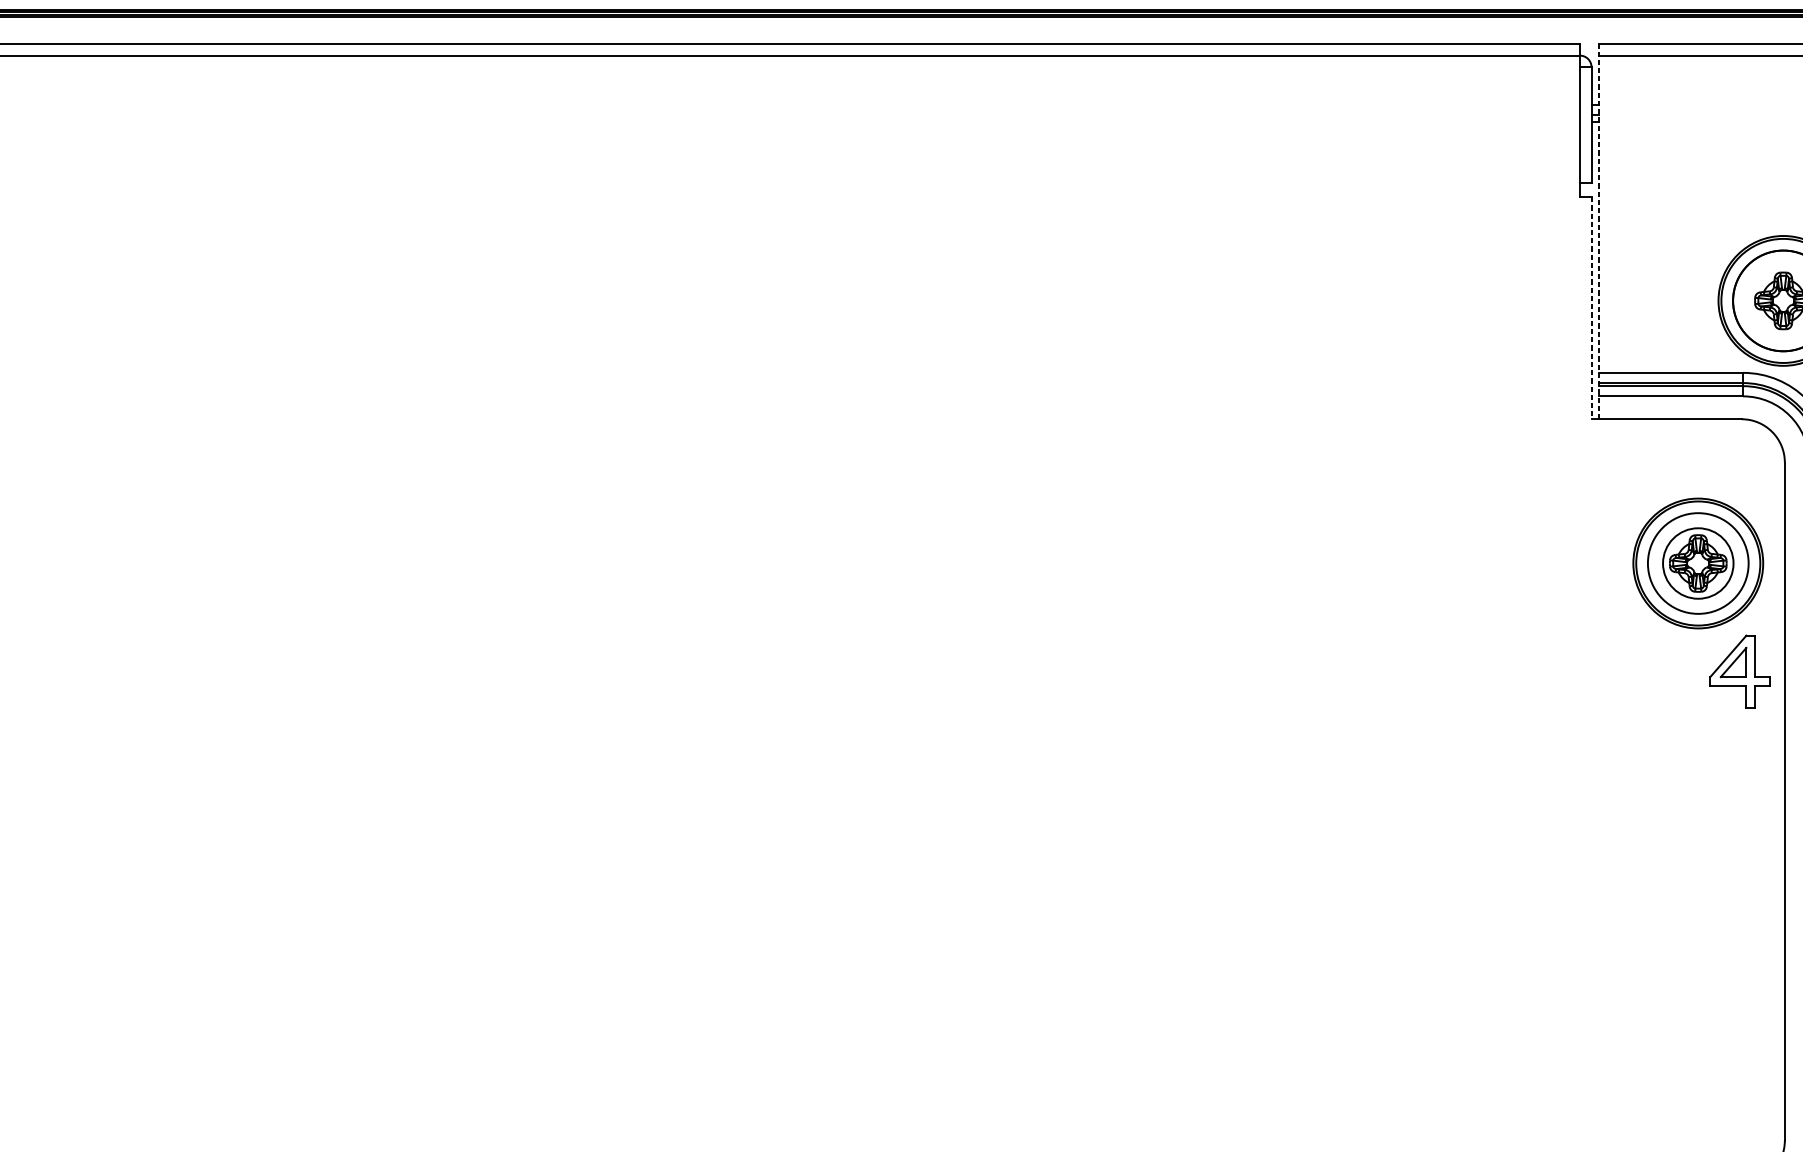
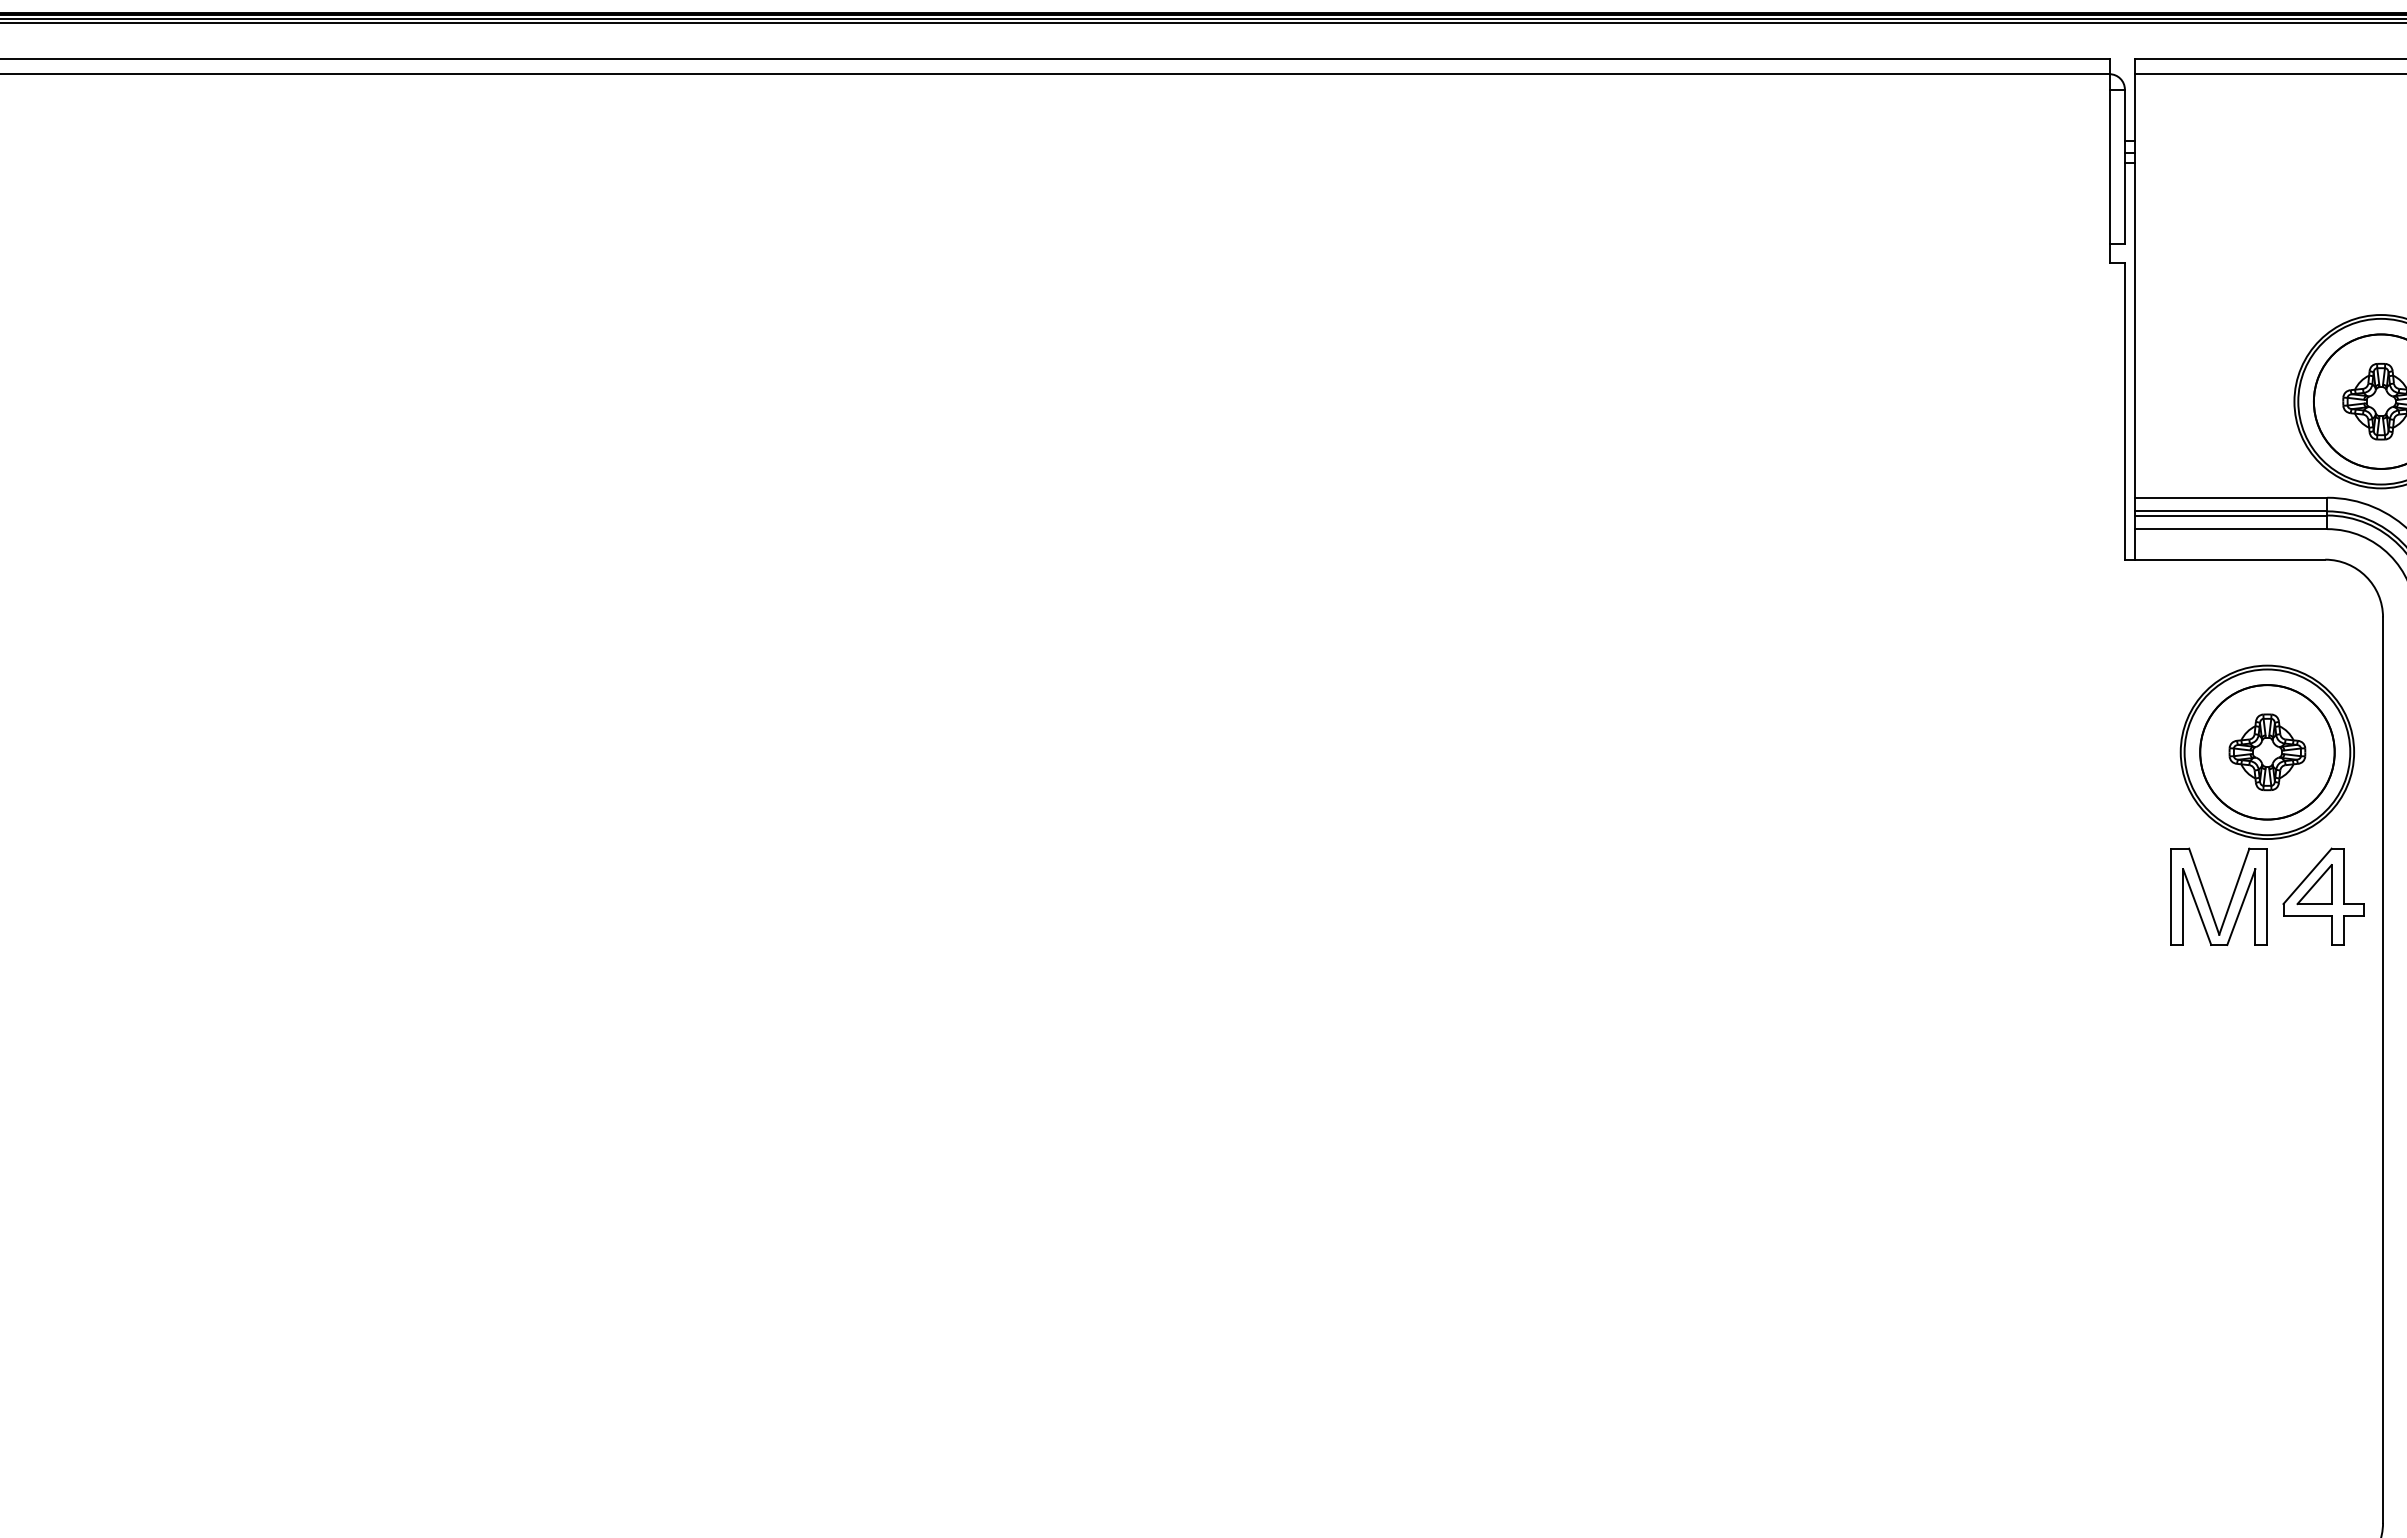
line: (1598, 231) -> (2134, 308), dashed -> solid
line: (1591, 308) -> (2124, 411), dashed -> solid
circle: (1698, 563) -> (2267, 752), size x1.43
part: (1654, 674) -> (2208, 900), added

